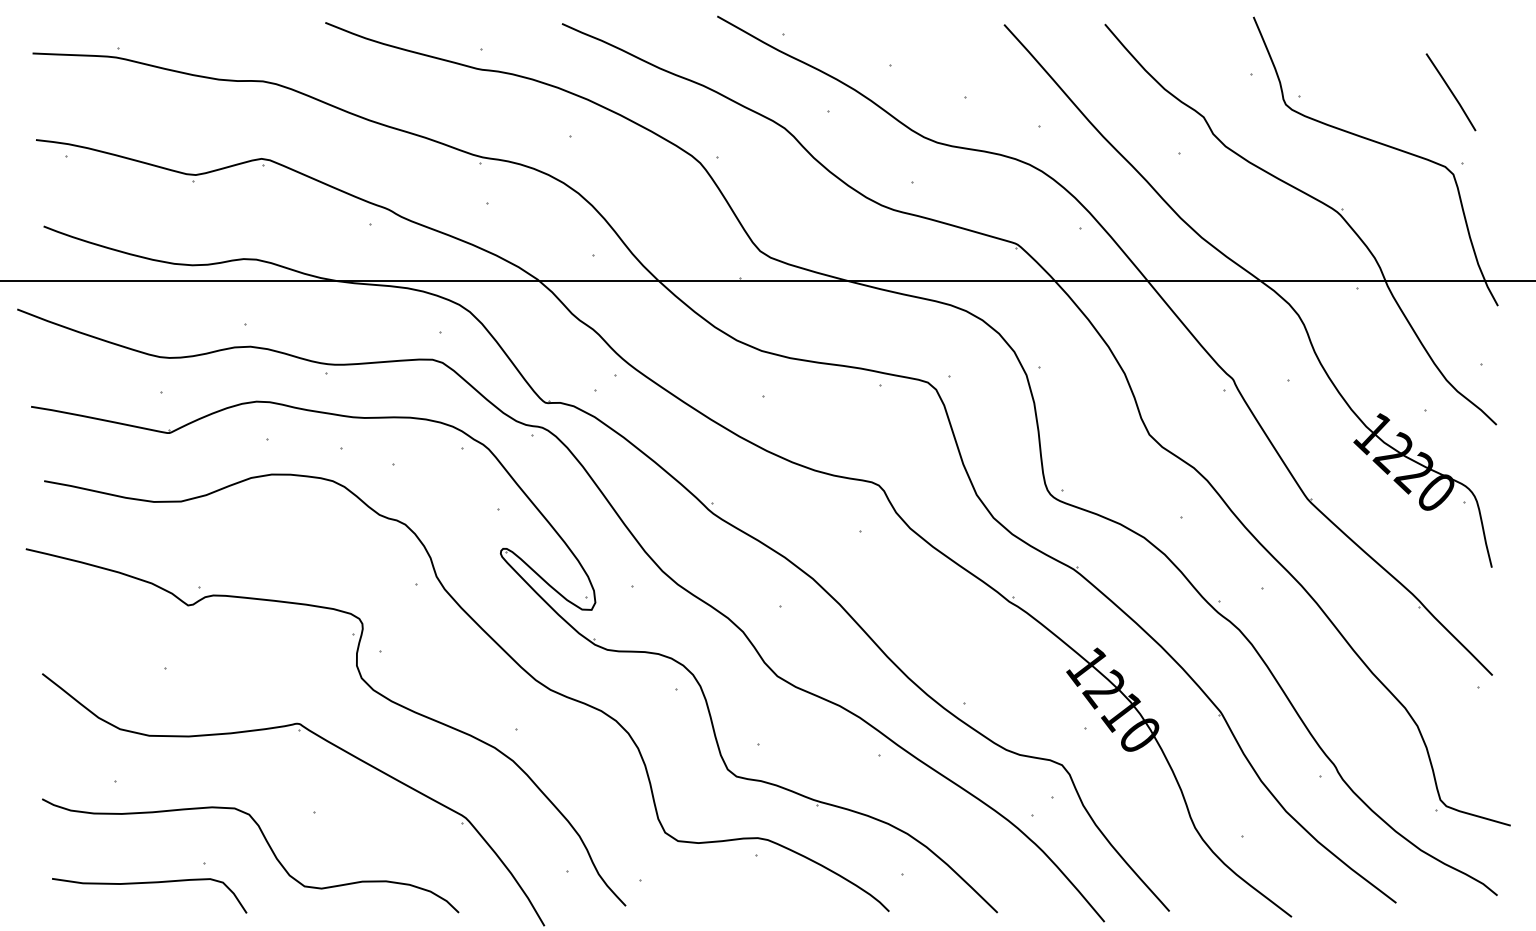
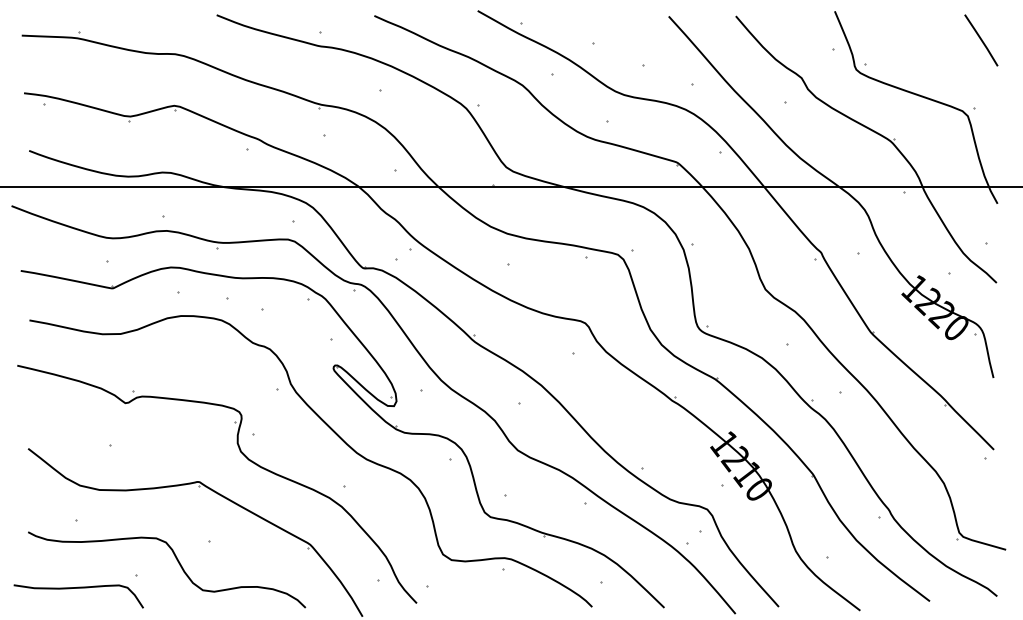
line: (1451, 92) -> (981, 40), moved
curve: (149, 883) -> (78, 588), moved

